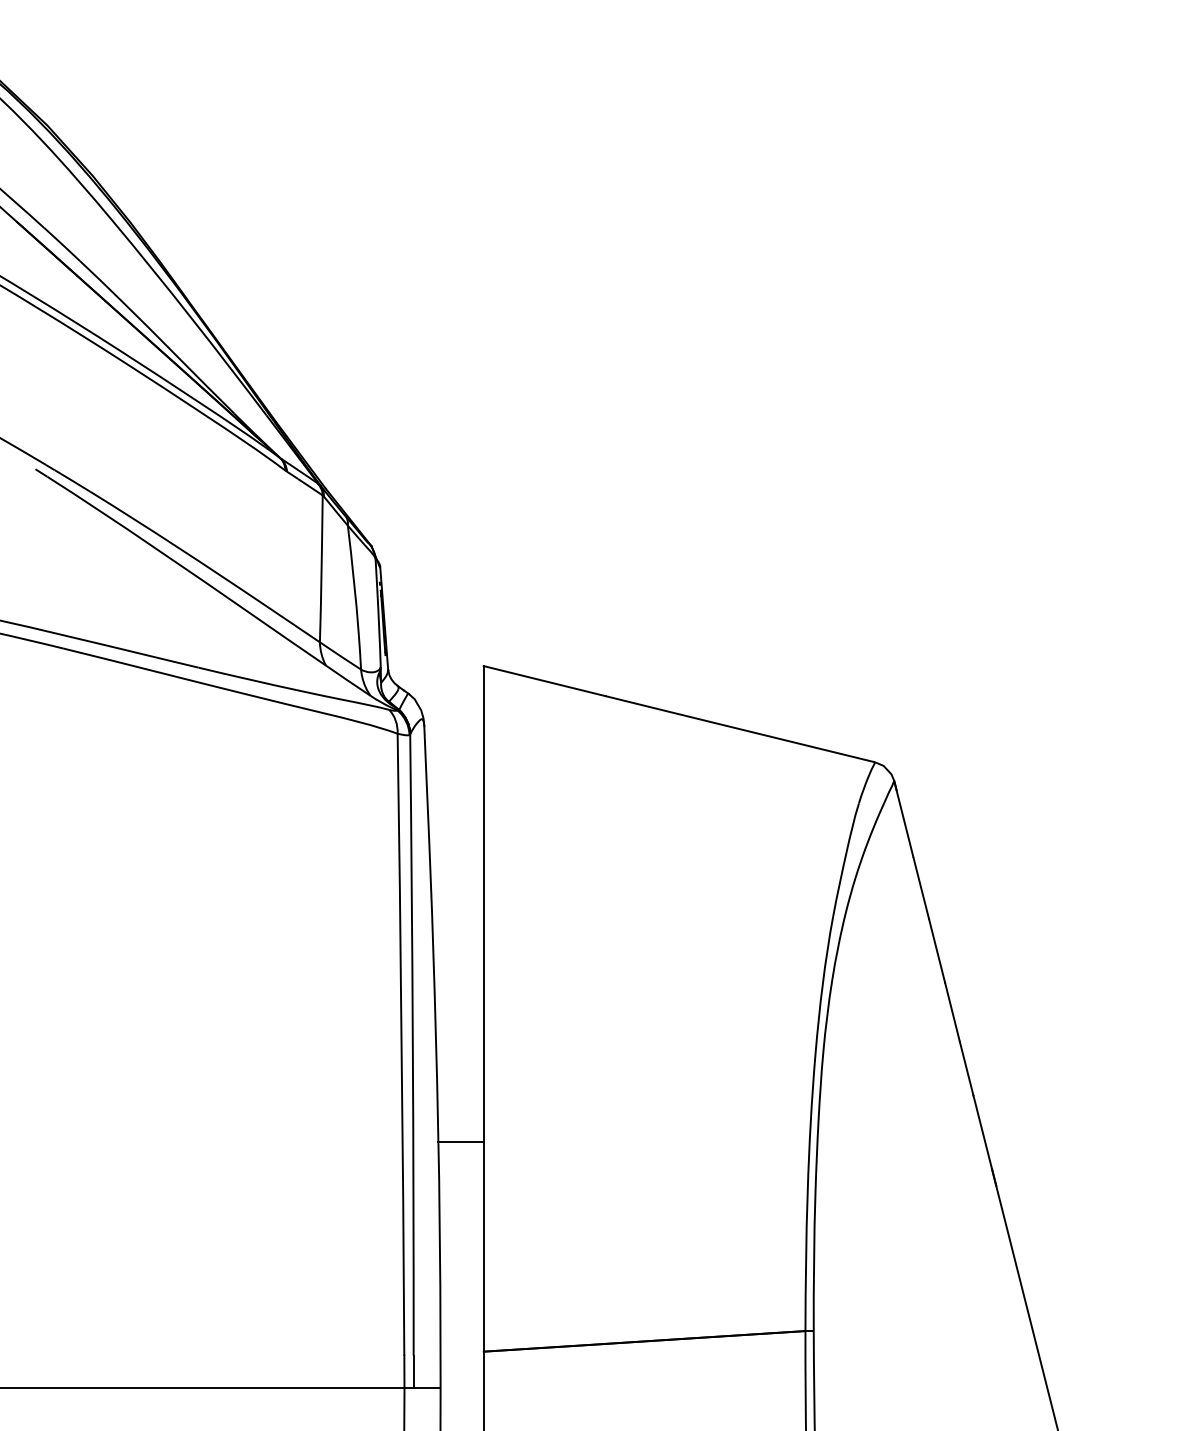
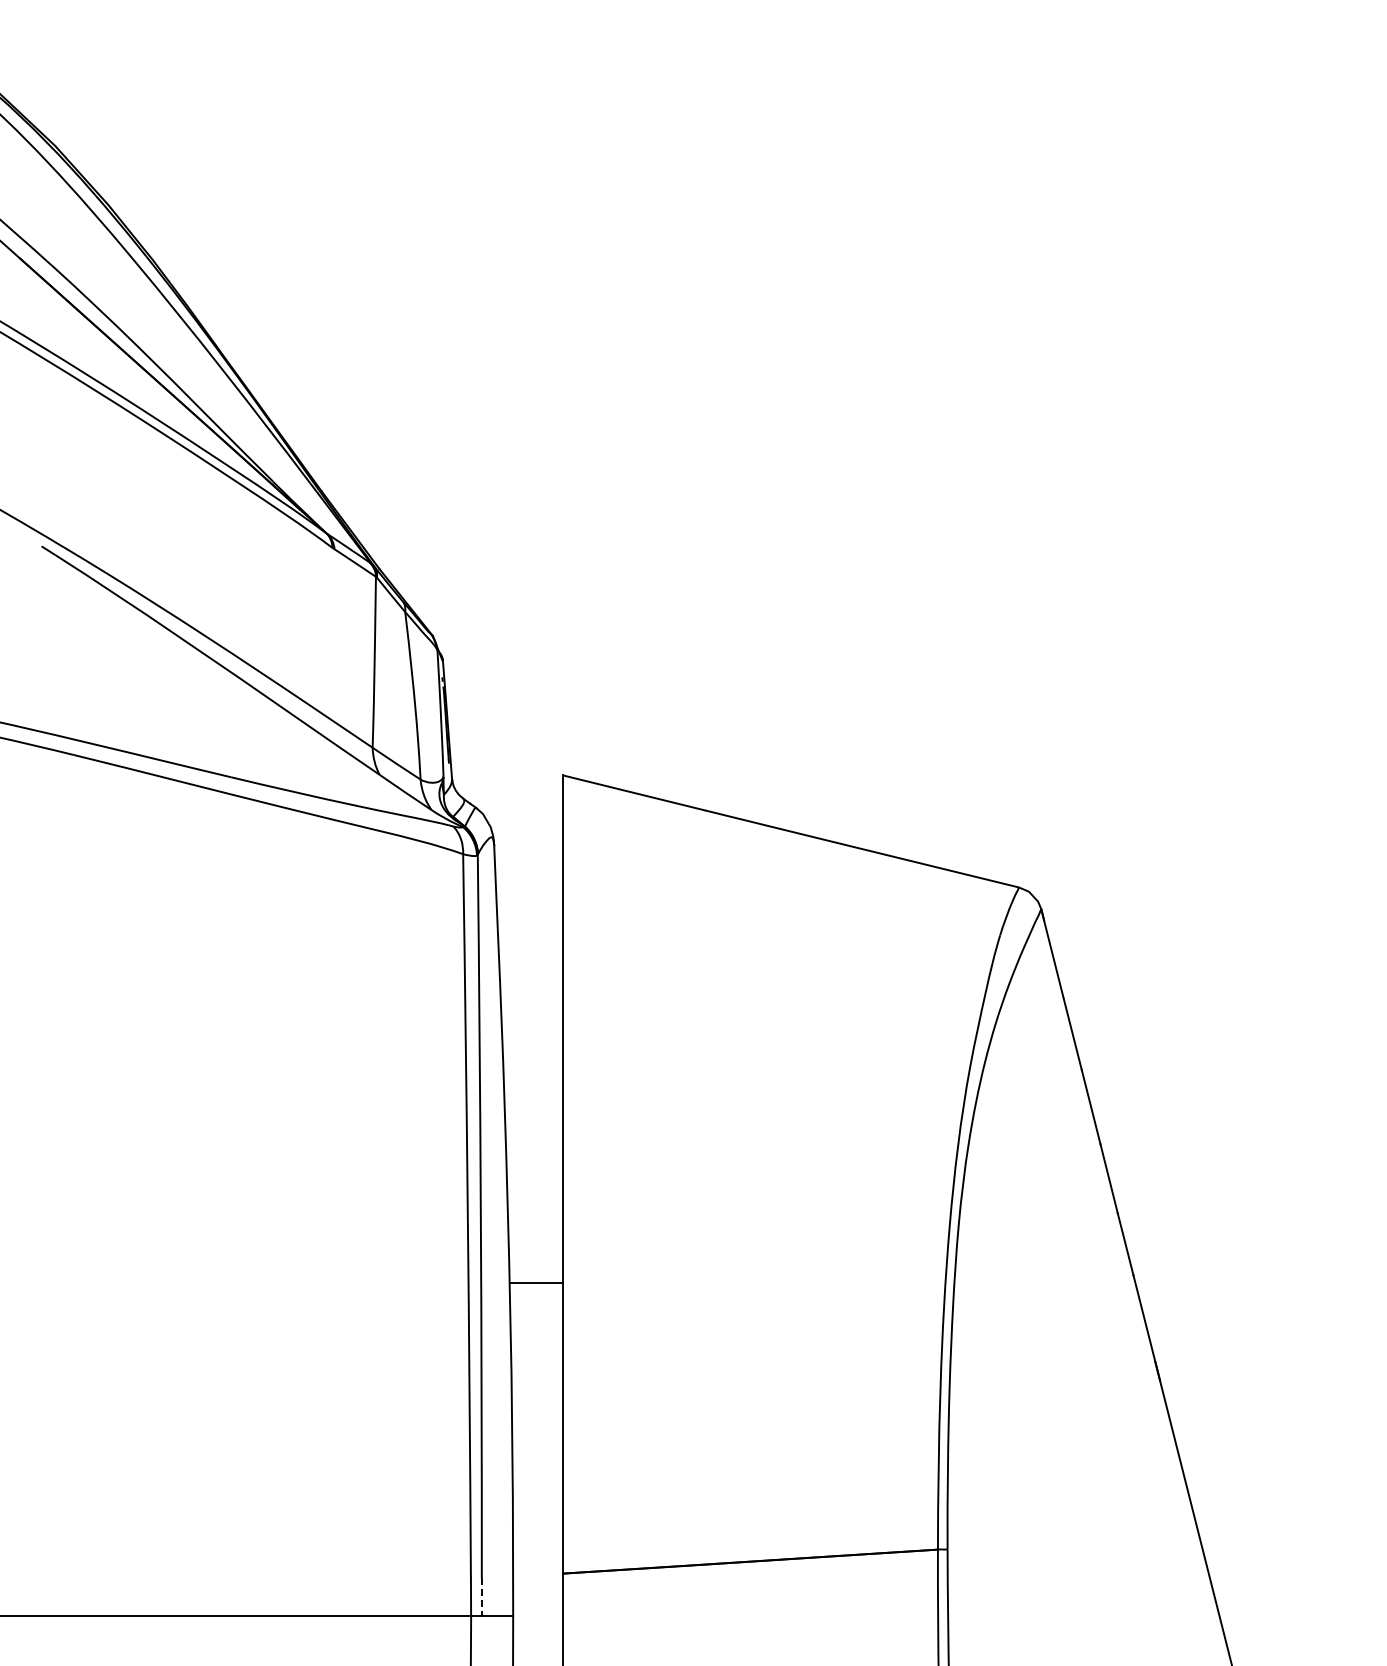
line: (460, 1141) -> (536, 1283), moved
line: (413, 1372) -> (481, 1597), solid -> dashed

